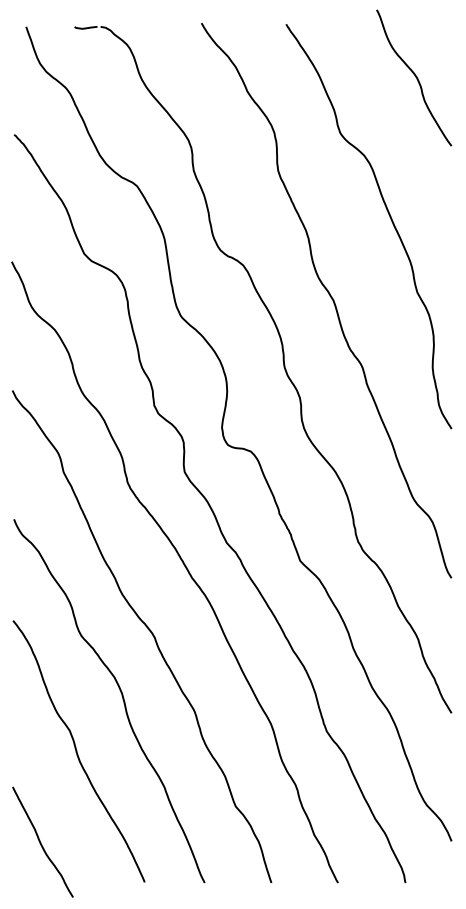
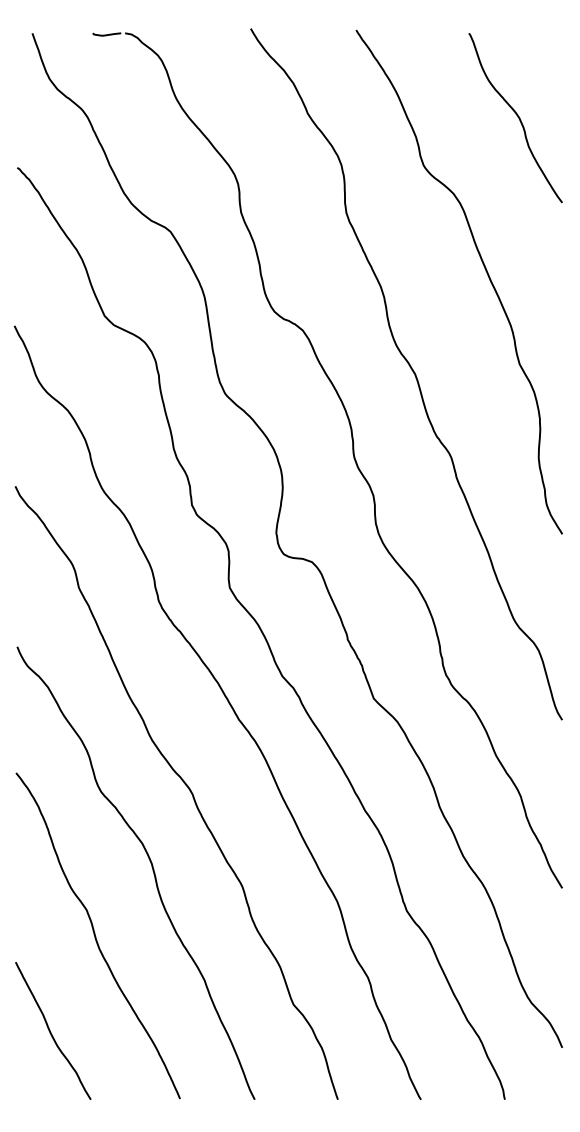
curve: (415, 77) -> (517, 117), moved
curve: (41, 843) -> (51, 1032), moved

